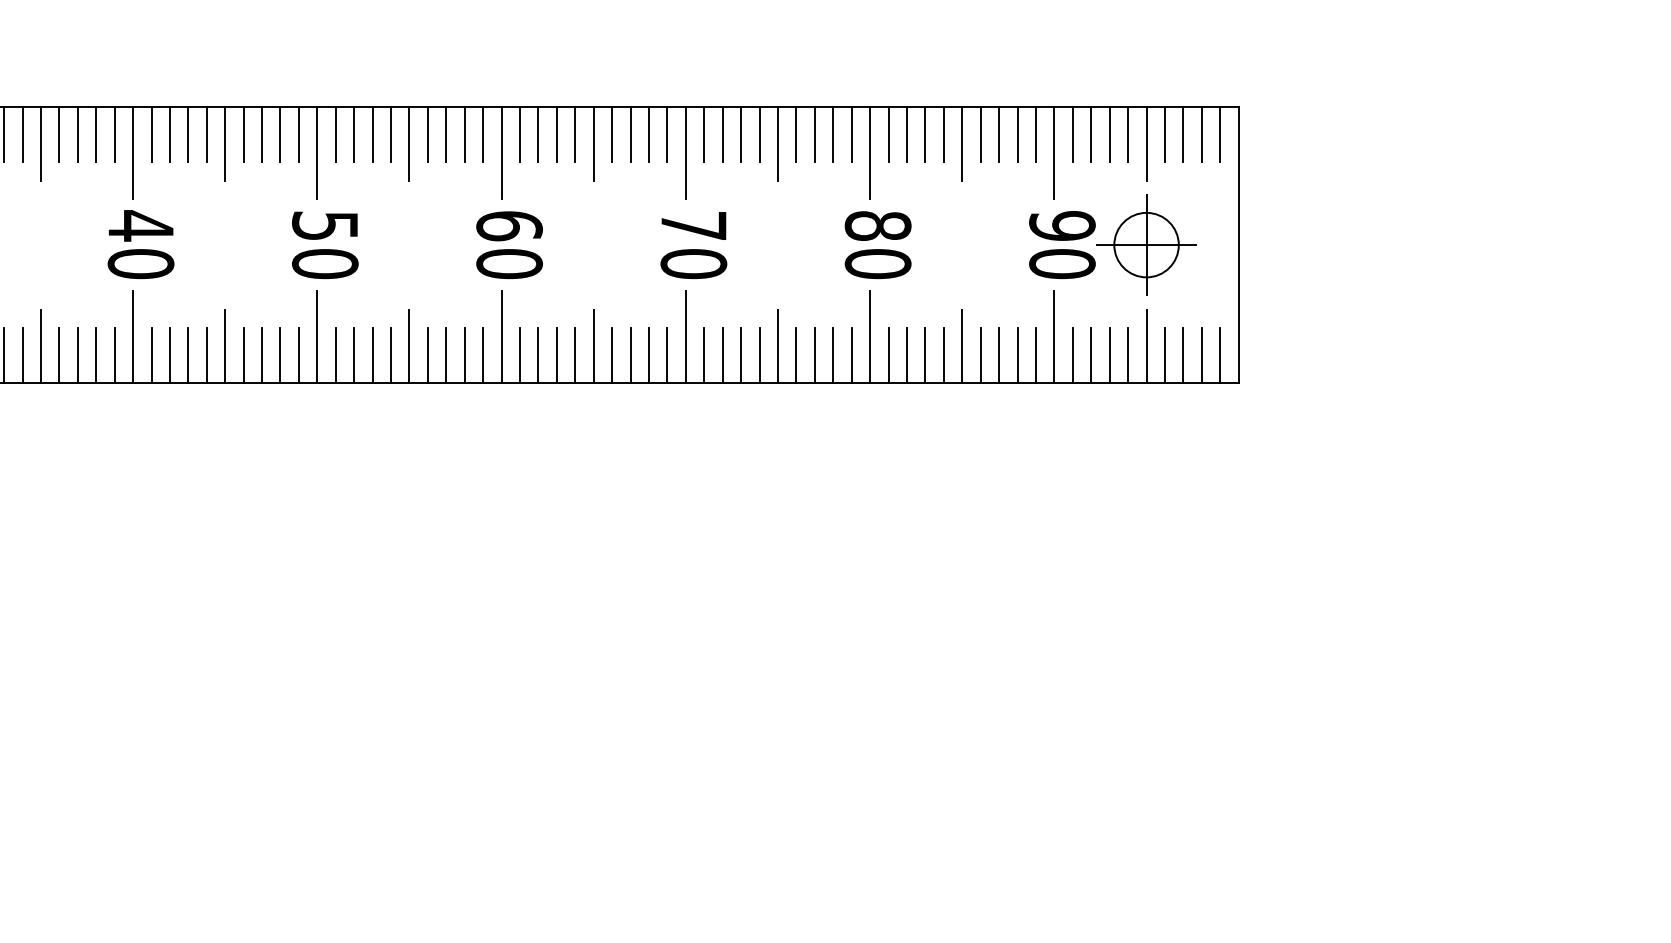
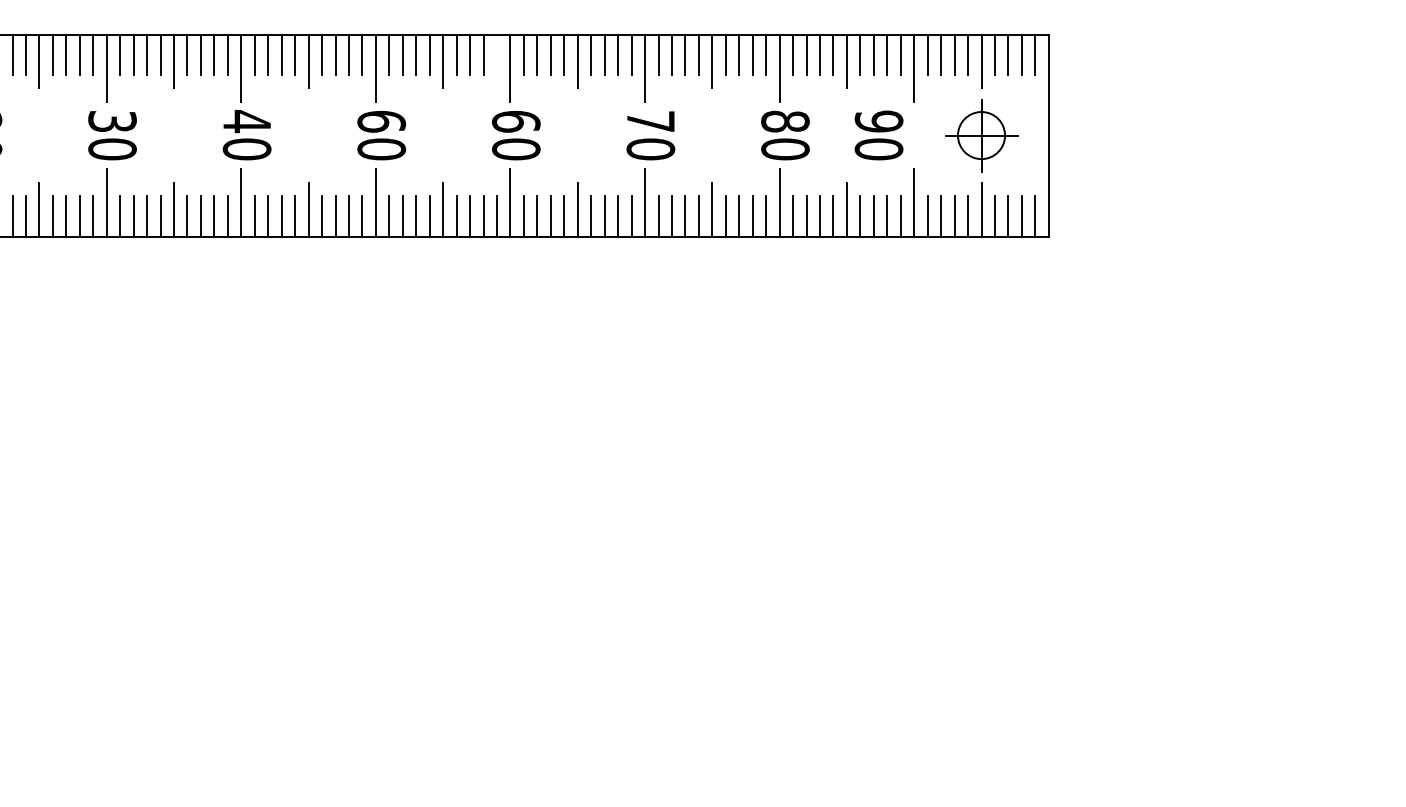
line: (483, 134) -> (497, 54), removed
text: (325, 225) -> (381, 121), 50 -> 60
text: (1061, 245) -> (878, 135), moved

